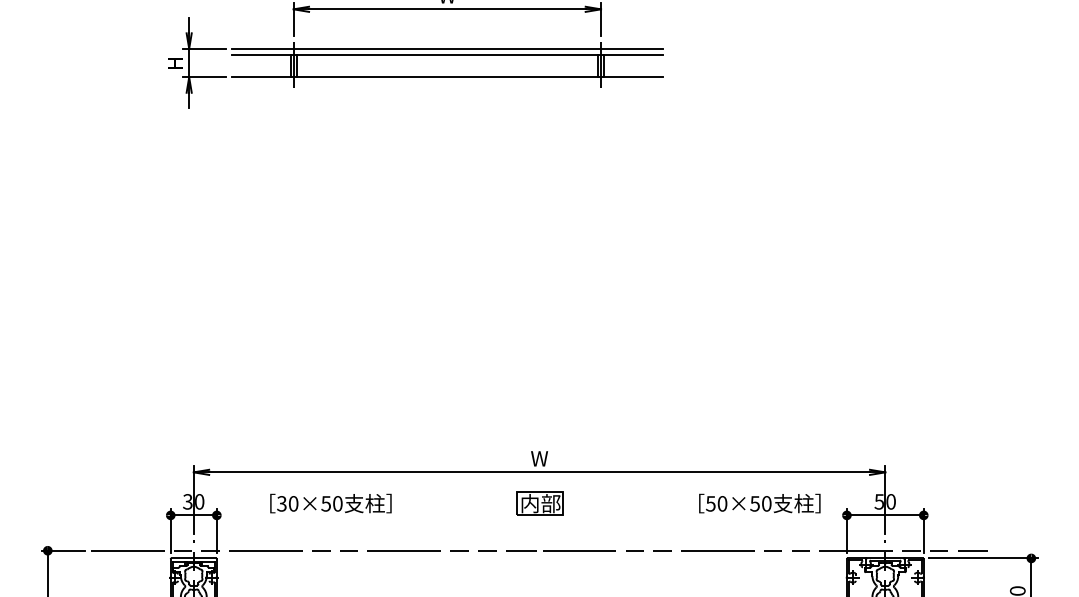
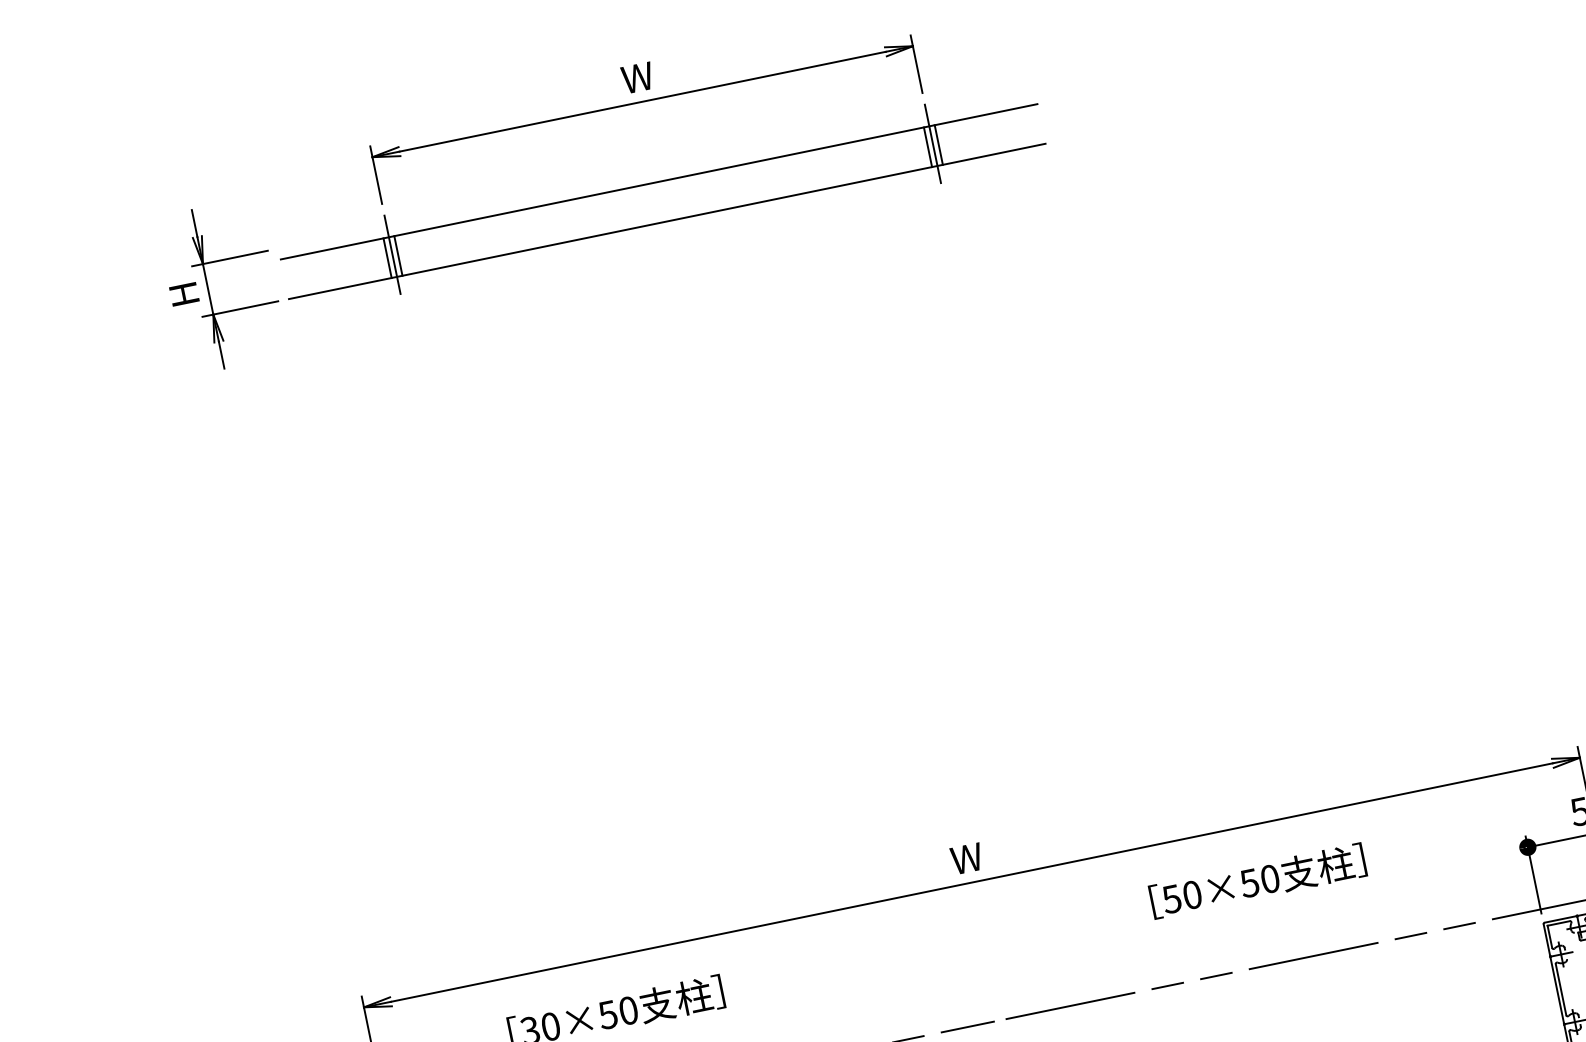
line: (447, 48) -> (657, 170), removed
part: (539, 503) -> (983, 937), removed
text: (759, 503) -> (1257, 881), moved

